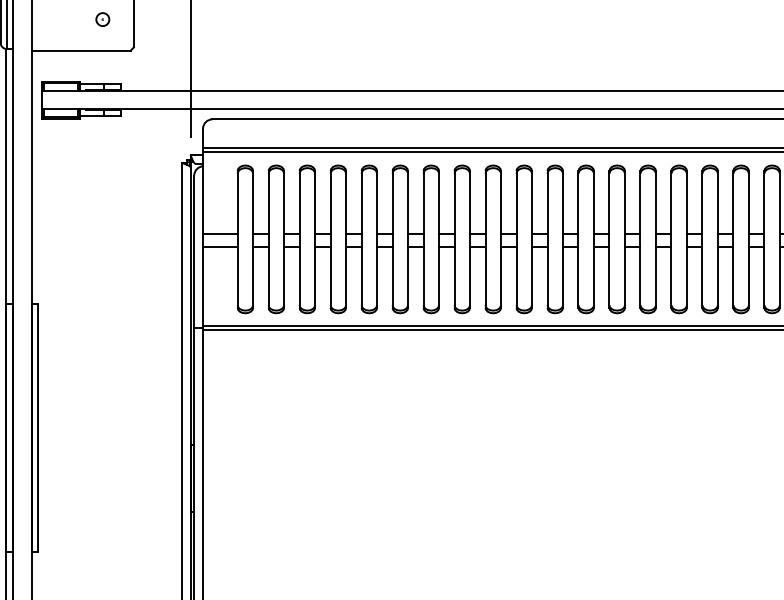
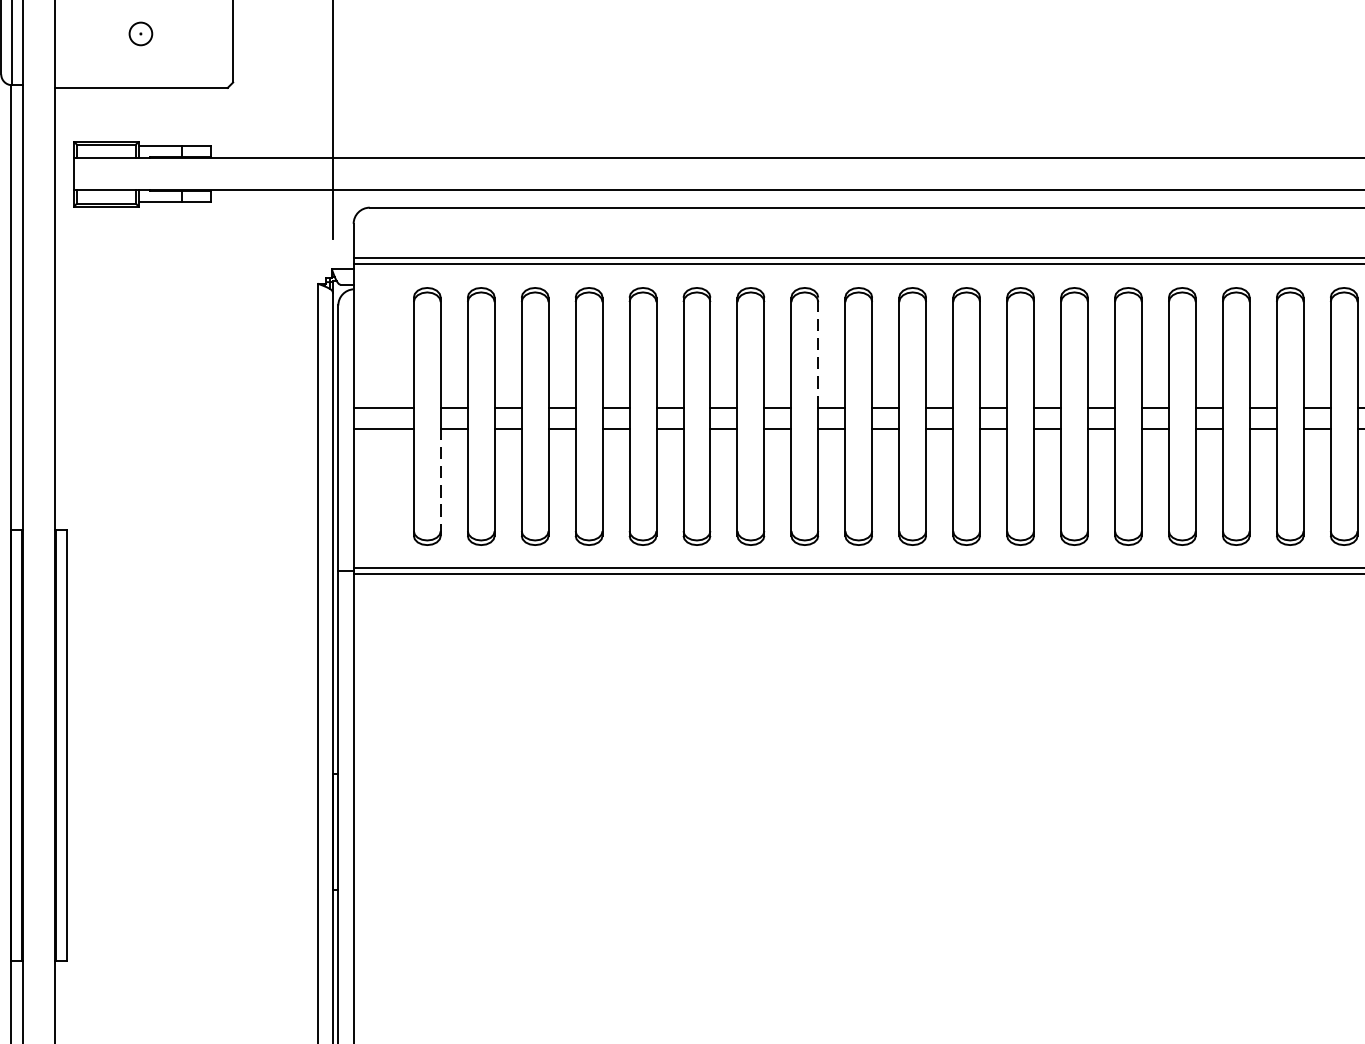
part: (102, 19) -> (140, 33), moved
line: (470, 202) -> (819, 352), solid -> dashed
line: (253, 277) -> (441, 482), solid -> dashed

